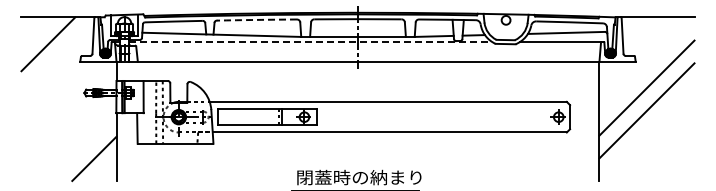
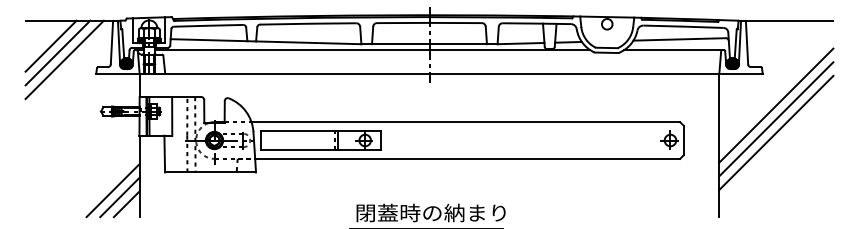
arc: (256, 19) -> (307, 23), dashed -> solid
line: (42, 38) -> (50, 46), added
line: (311, 41) -> (373, 49), dashed -> solid
line: (53, 49) -> (64, 59), added
line: (646, 99) -> (775, 119), added
line: (99, 164) -> (119, 197), added
line: (105, 169) -> (126, 203), added

